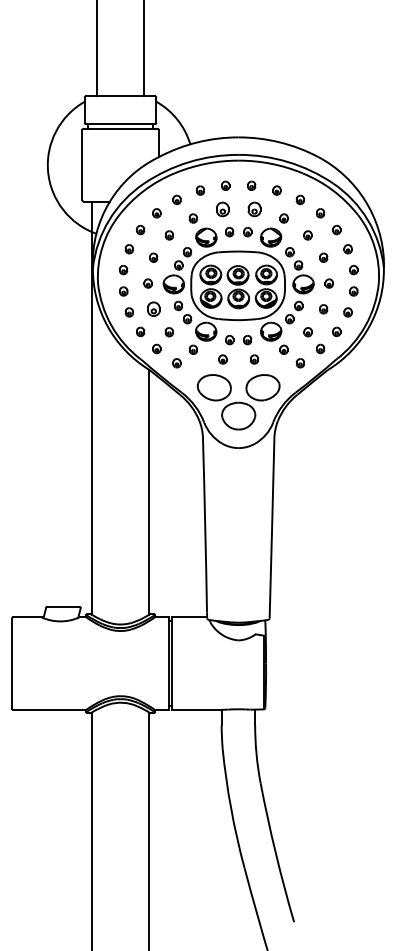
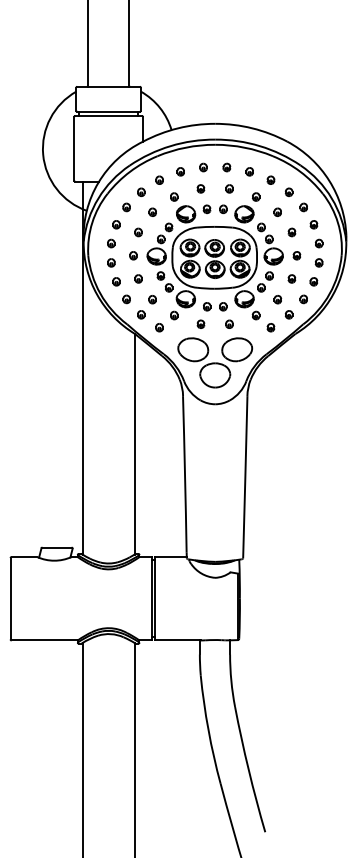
part: (222, 209) -> (200, 188), size x0.62
part: (254, 209) -> (229, 188), size x0.62
part: (153, 308) -> (138, 278), size x0.62

